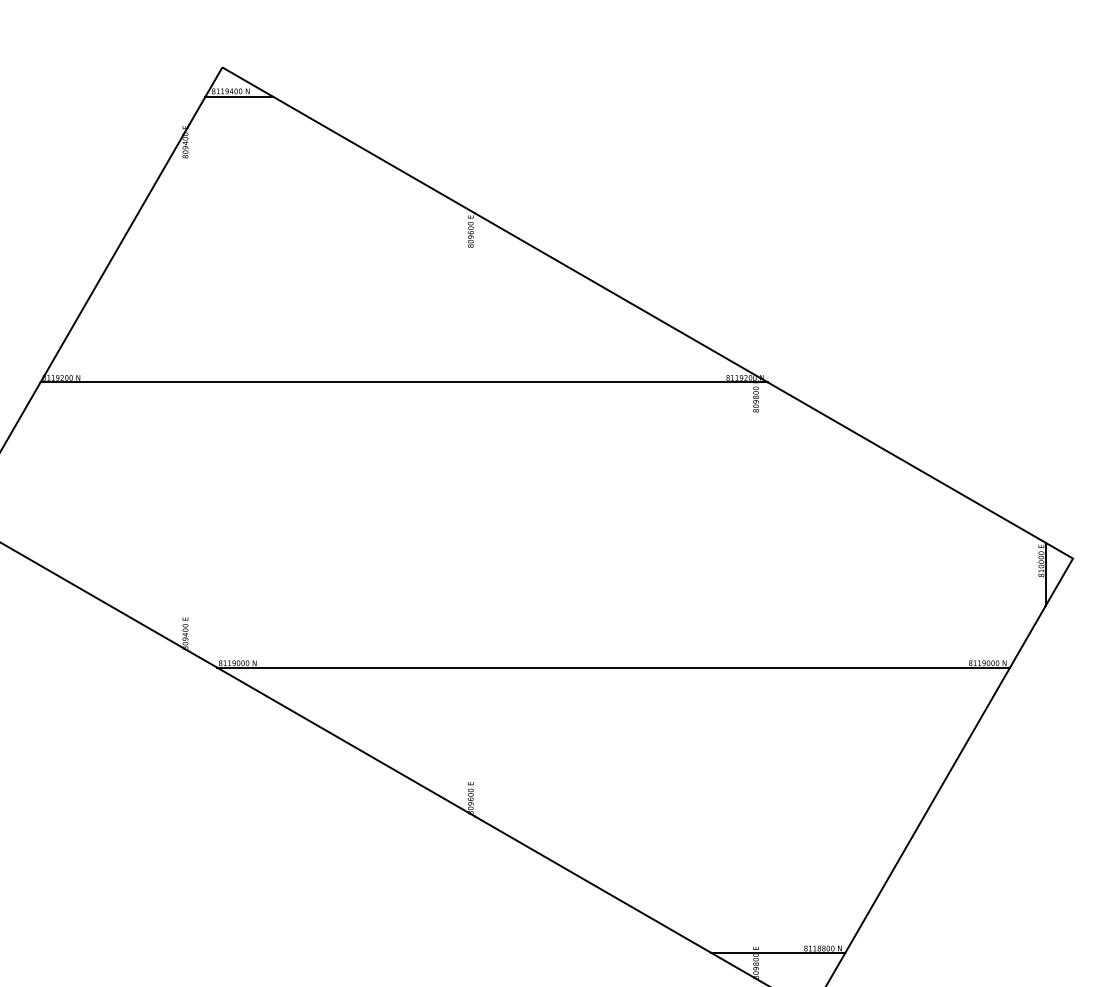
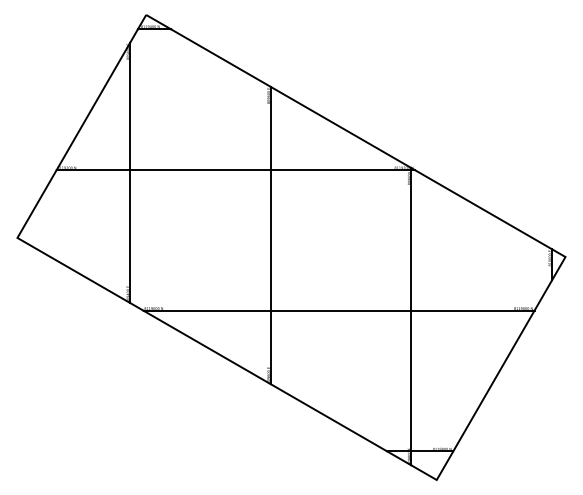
line: (190, 387) -> (130, 172), added
line: (474, 514) -> (270, 235), added
line: (760, 679) -> (411, 316), added

